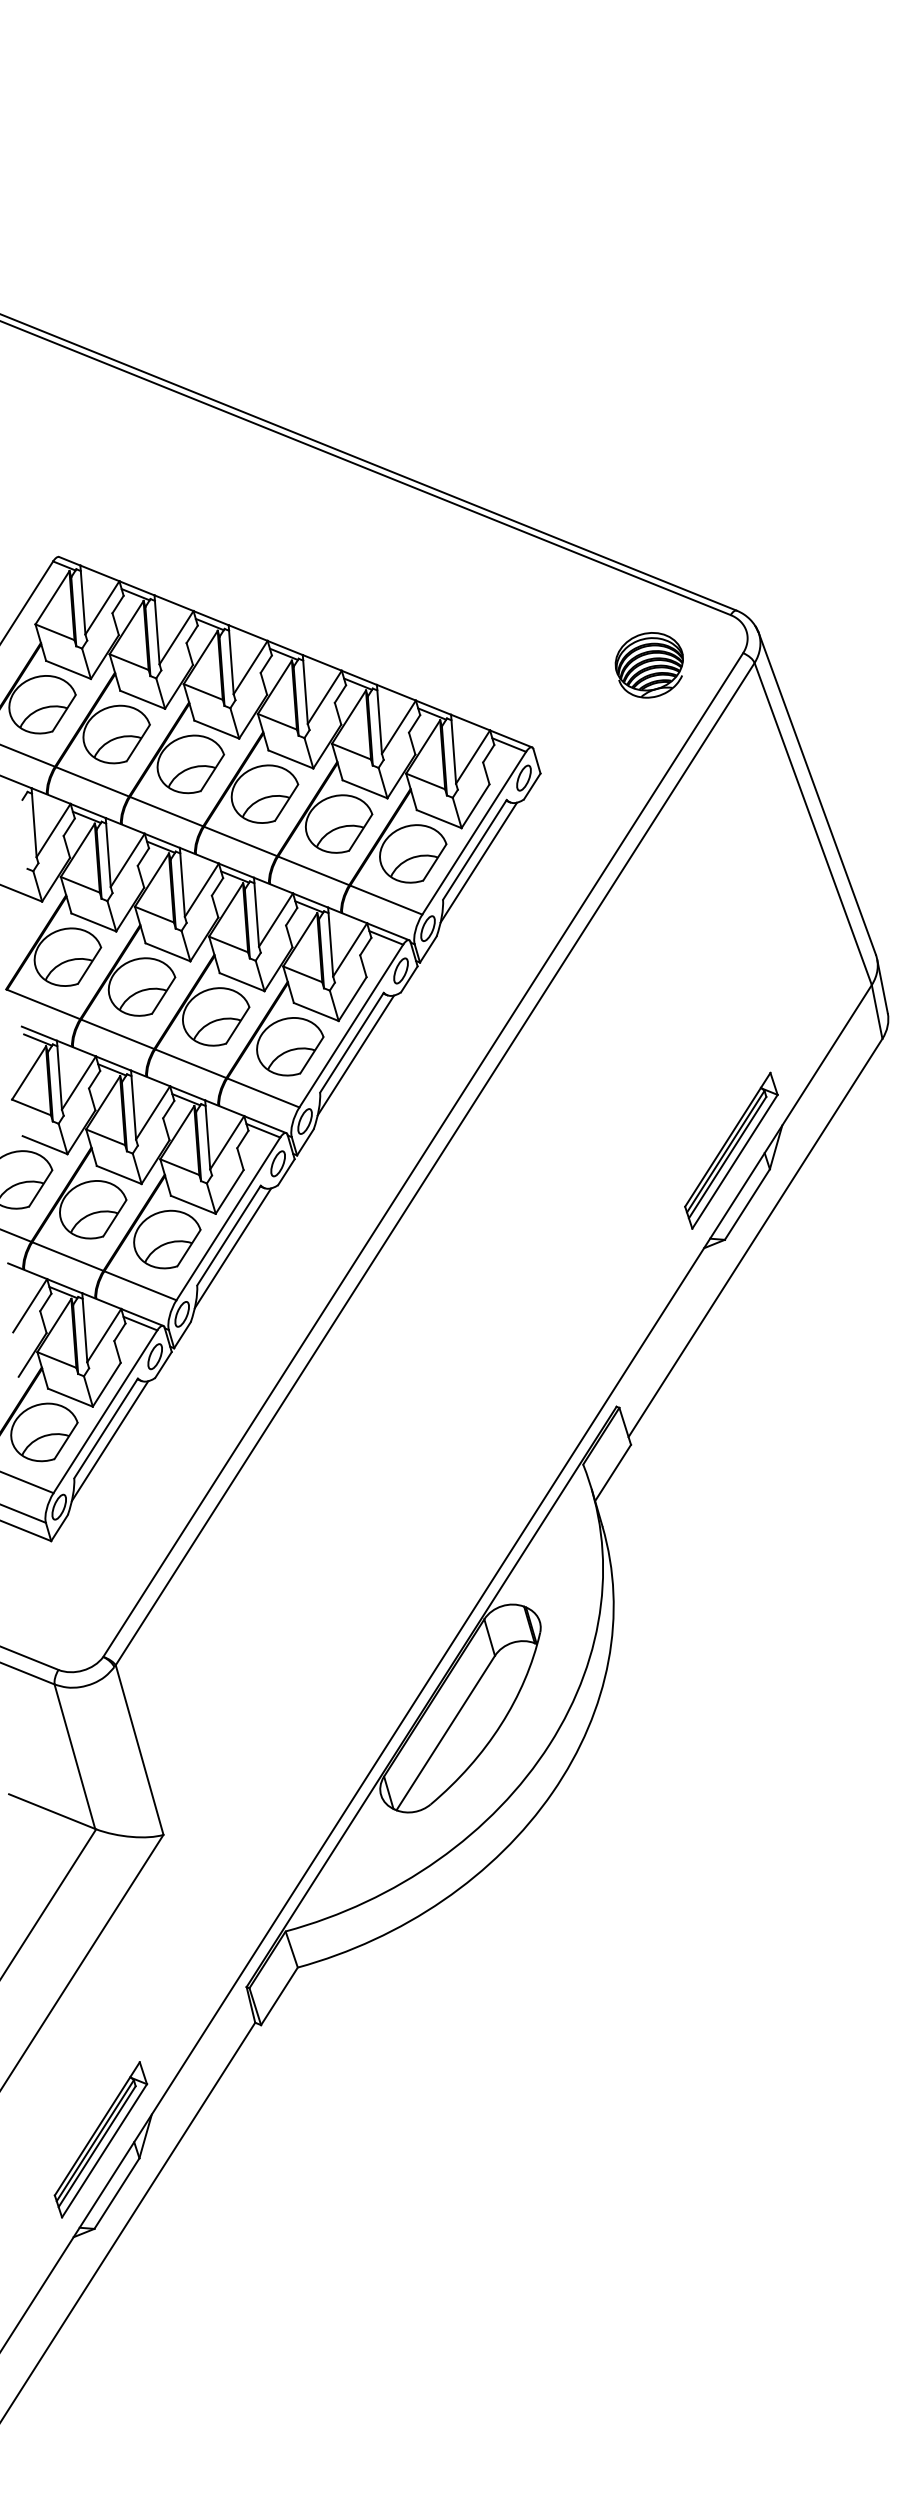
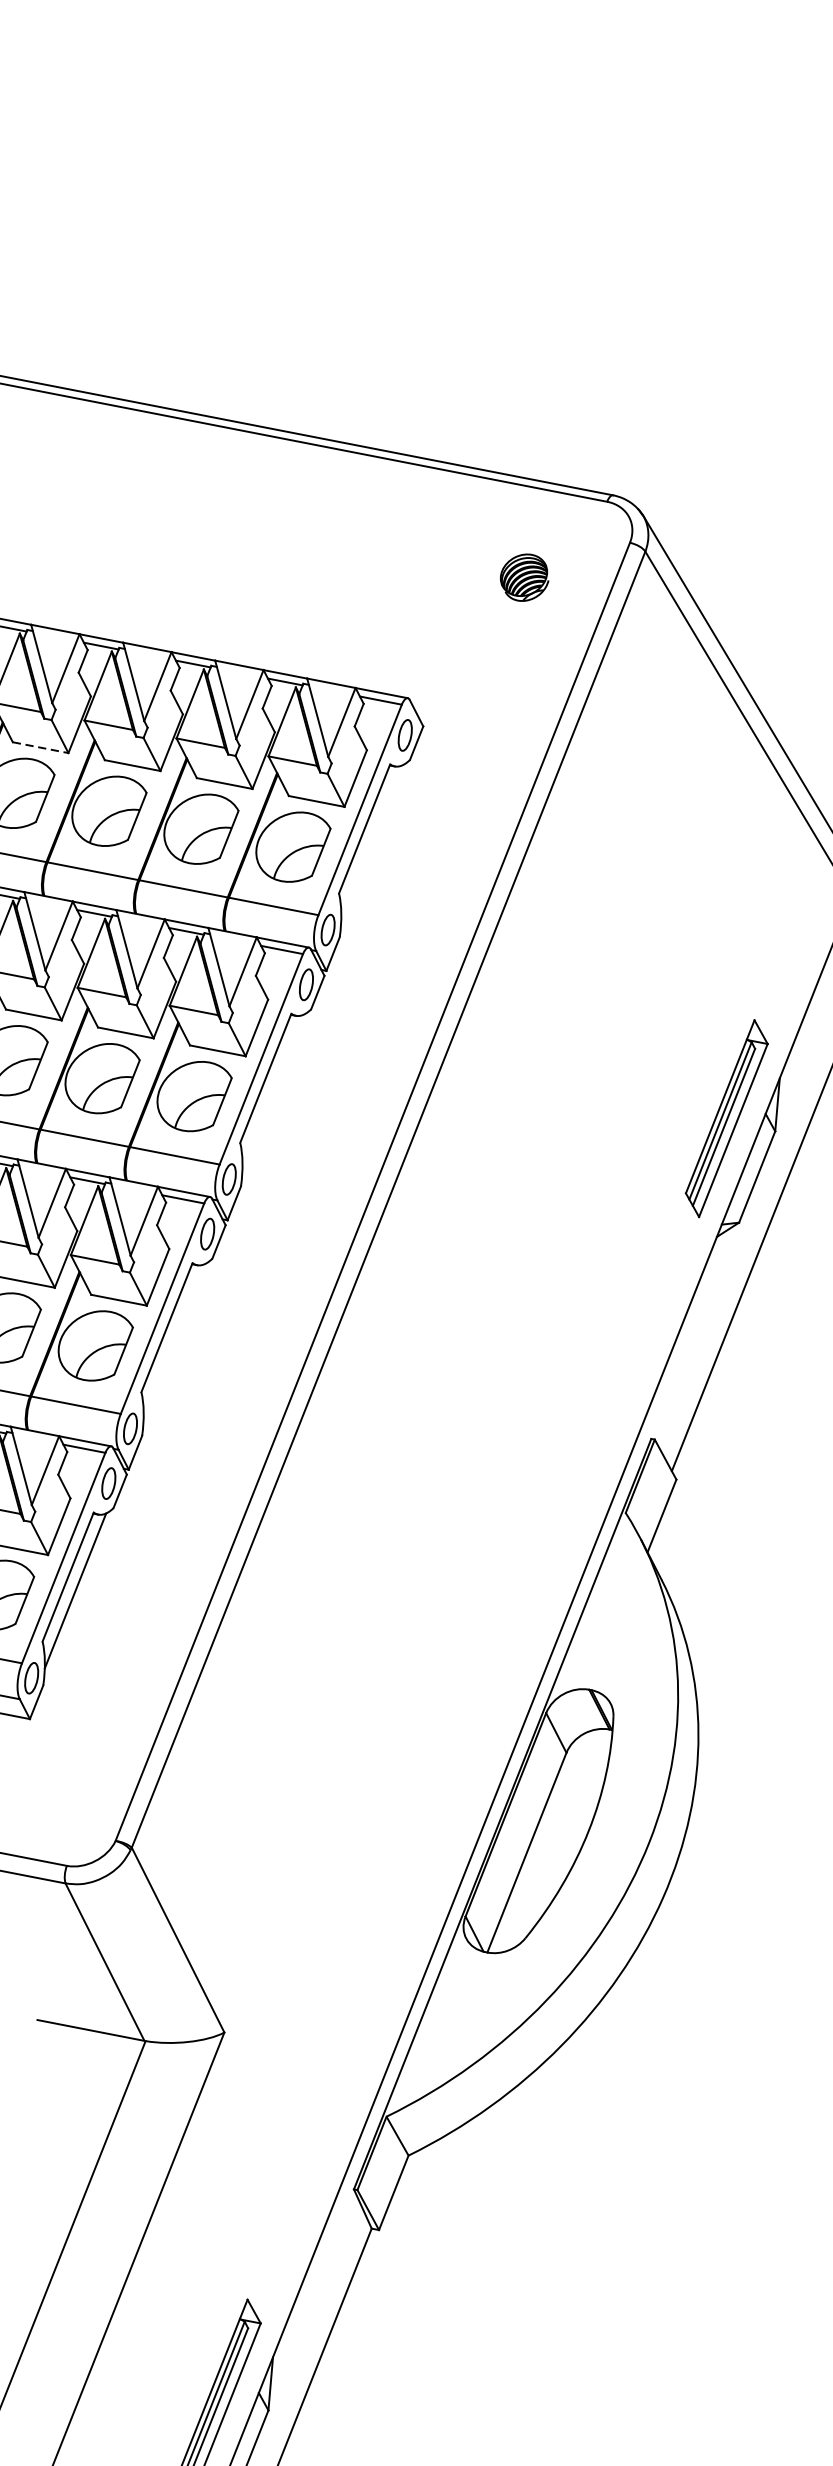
part: (648, 665) -> (523, 578), size x0.6
line: (217, 729) -> (41, 747), solid -> dashed
line: (478, 862) -> (371, 842), removed
line: (355, 1055) -> (272, 1092), removed
line: (232, 1248) -> (173, 1341), removed

